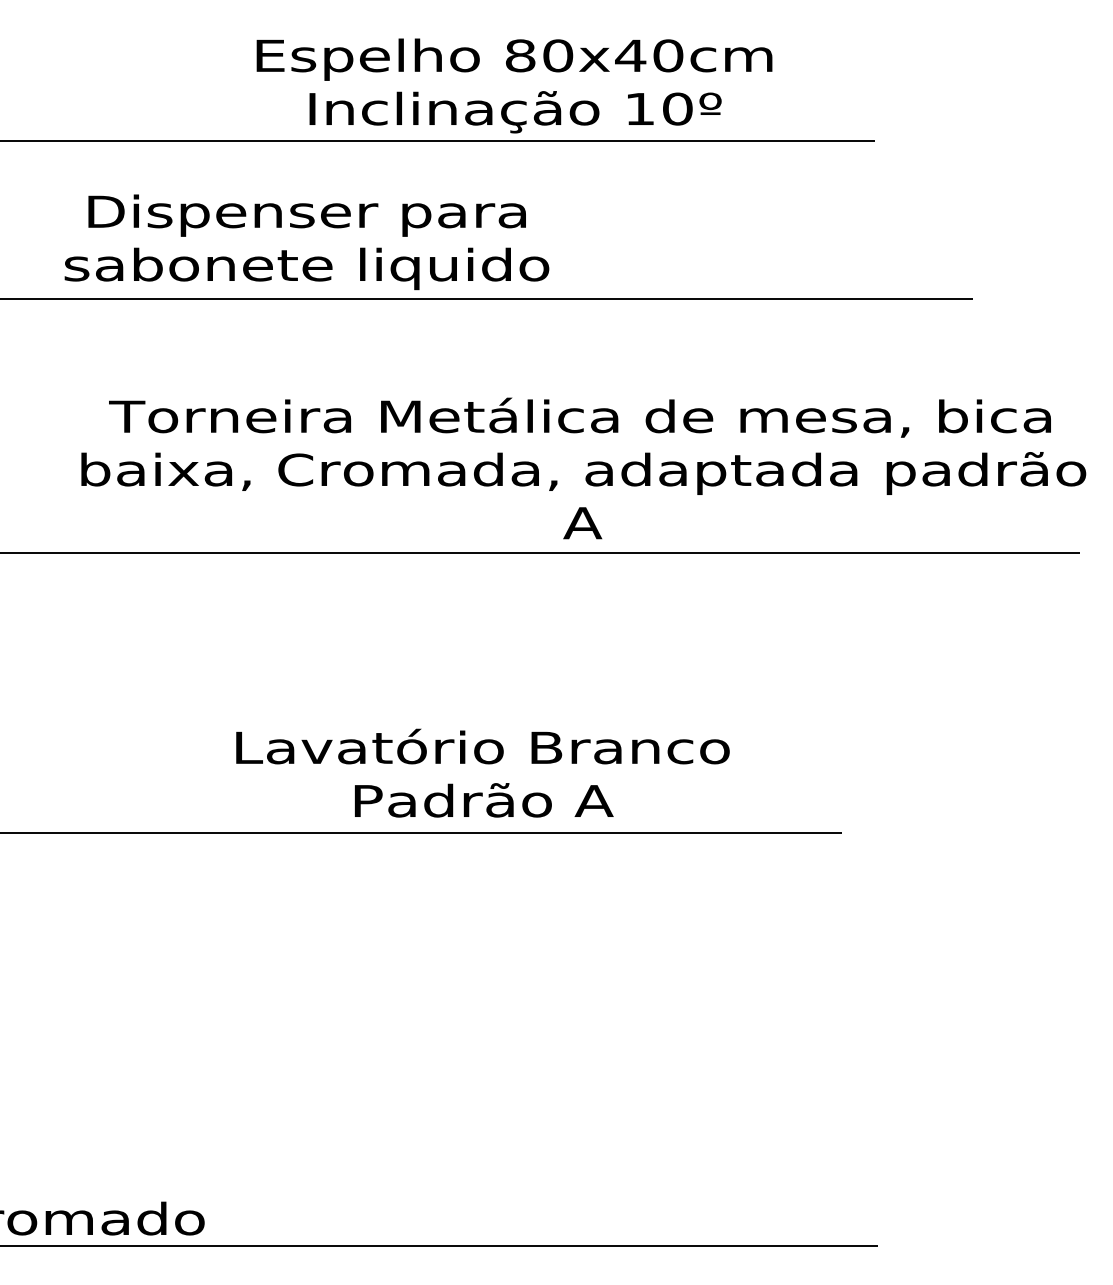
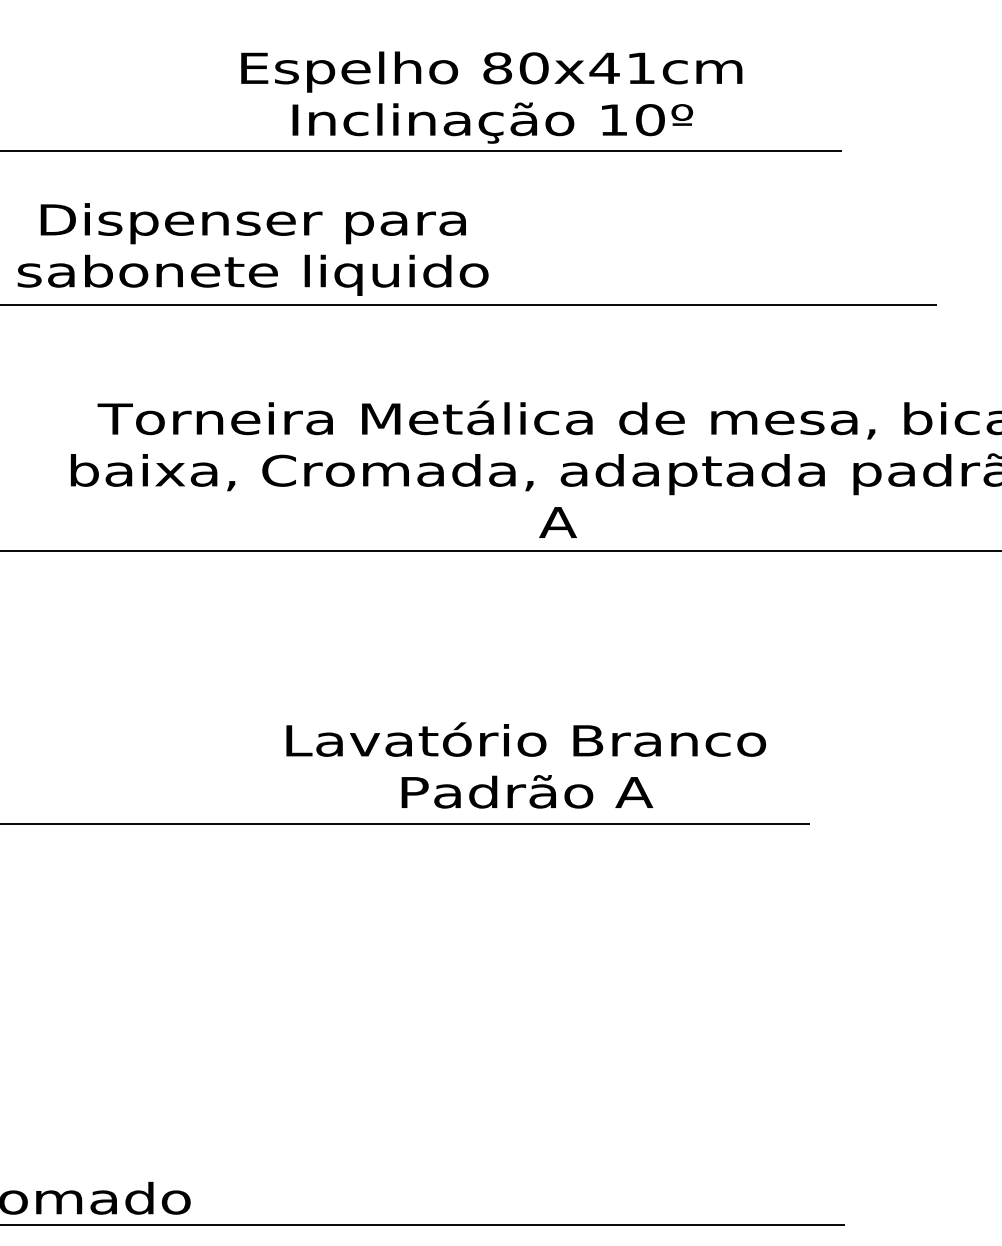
text: (668, 55) -> (641, 68), 80x40cm -> 80x41cm
text: (306, 242) -> (252, 249), moved
text: (482, 772) -> (525, 764), moved

